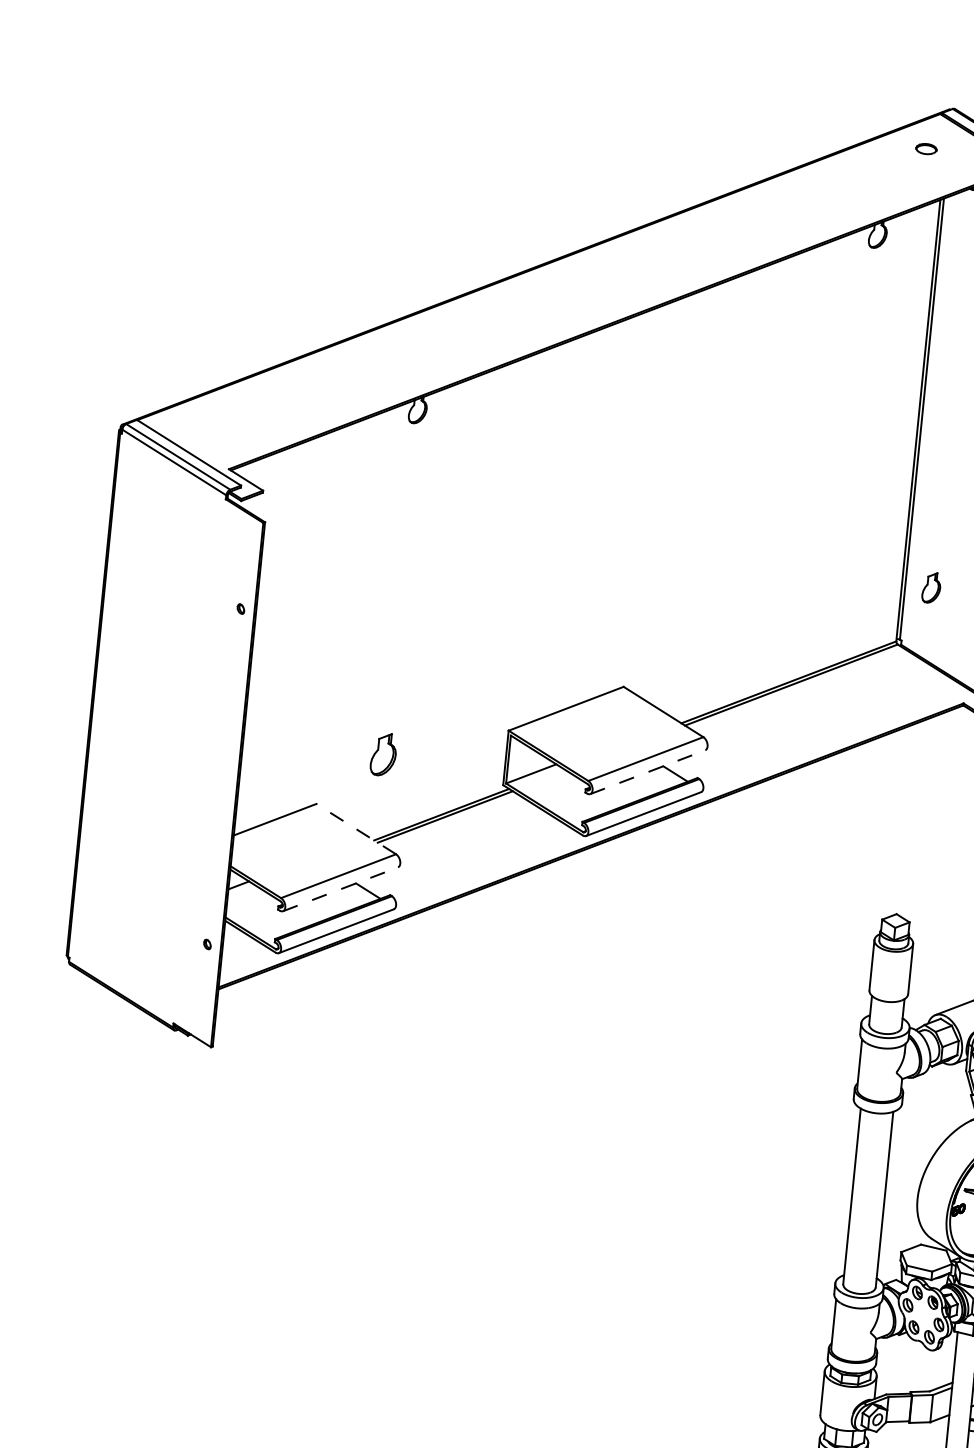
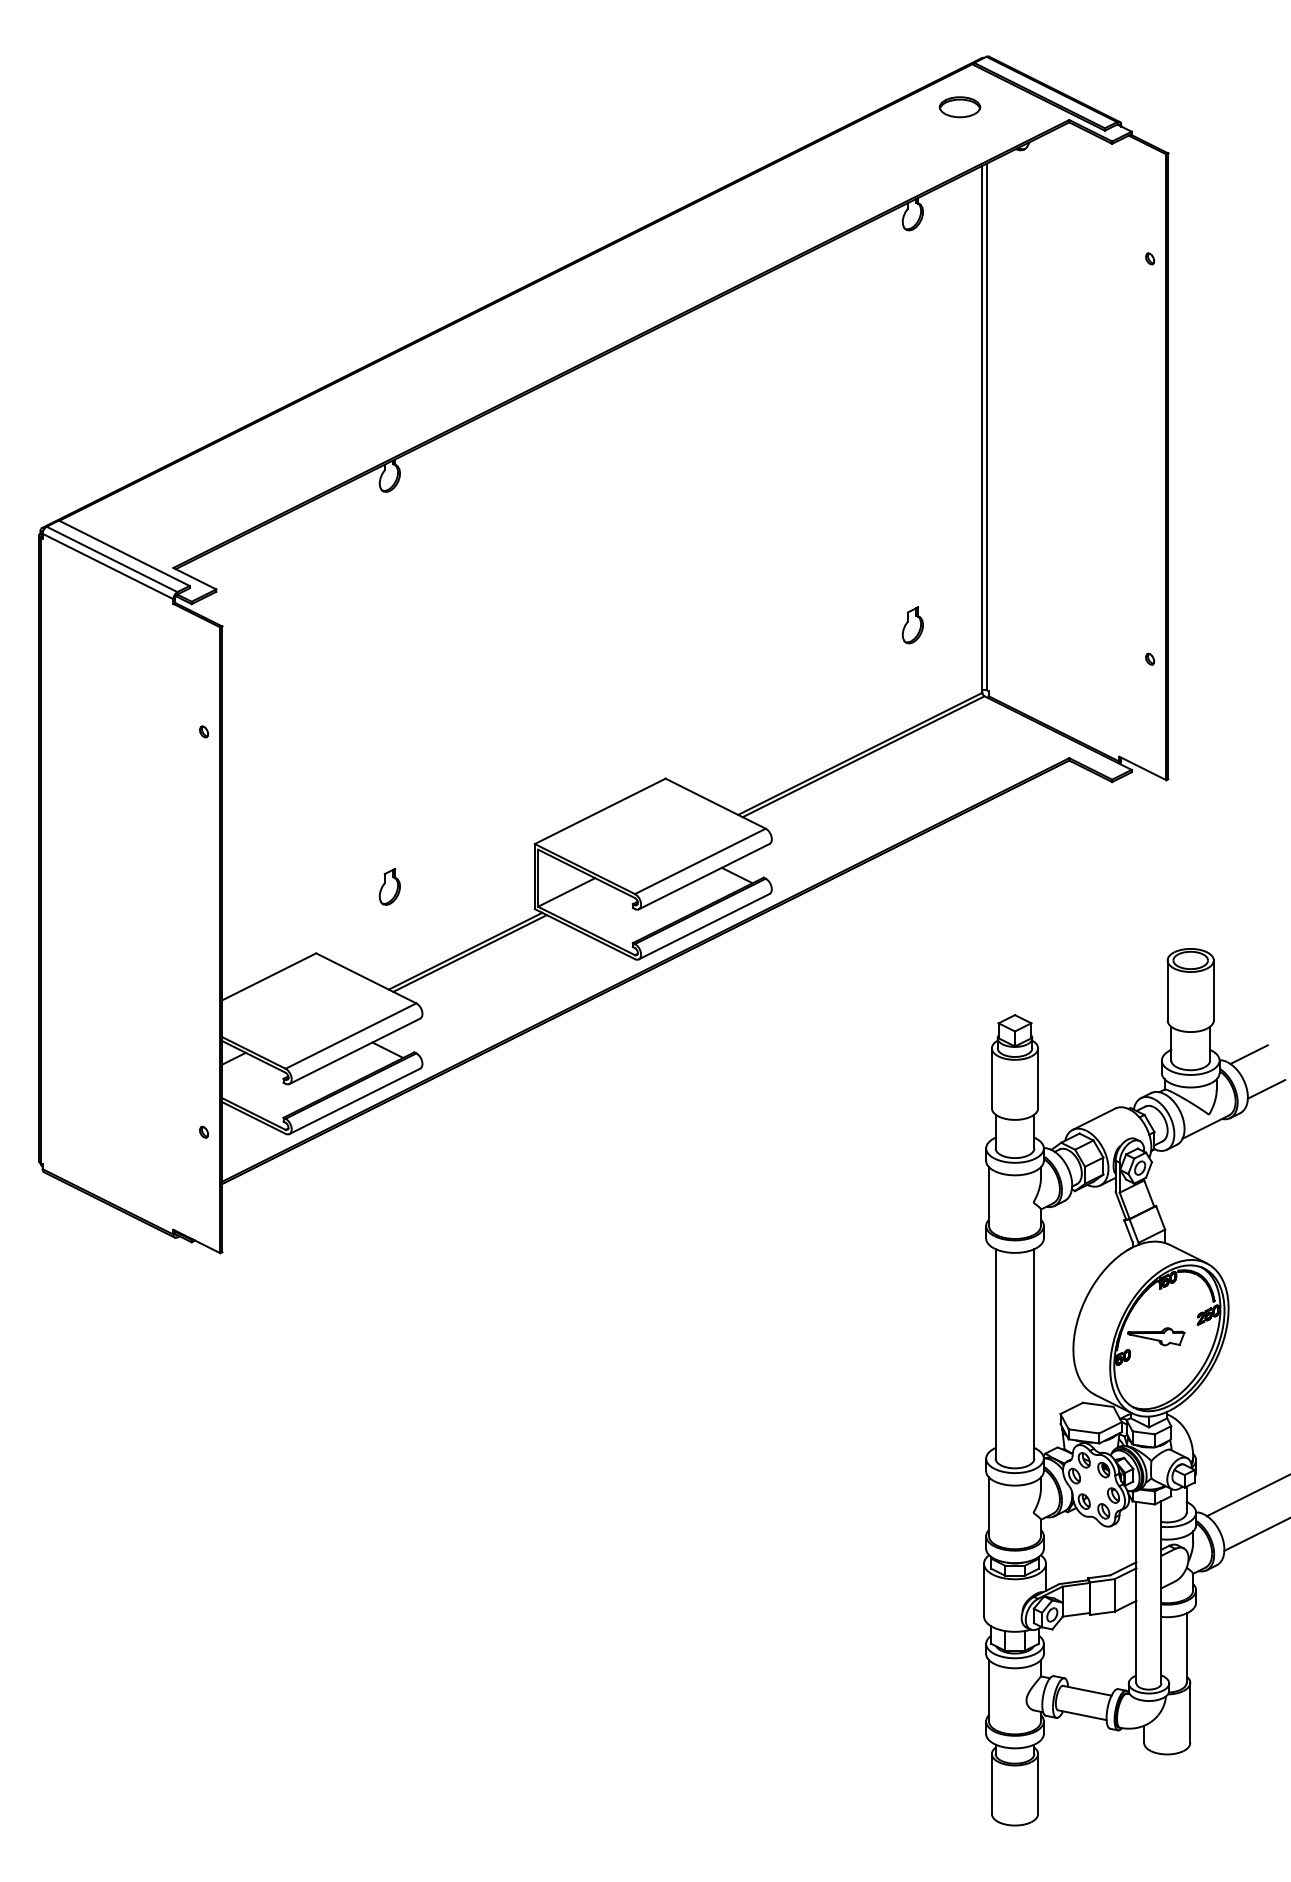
part: (925, 149) -> (959, 107), size x1.67
part: (931, 587) -> (912, 625), moved
part: (383, 754) -> (389, 886), size x0.71
line: (648, 772) -> (704, 876), dashed -> solid
line: (356, 829) -> (366, 978), dashed -> solid
line: (341, 889) -> (355, 1051), dashed -> solid

